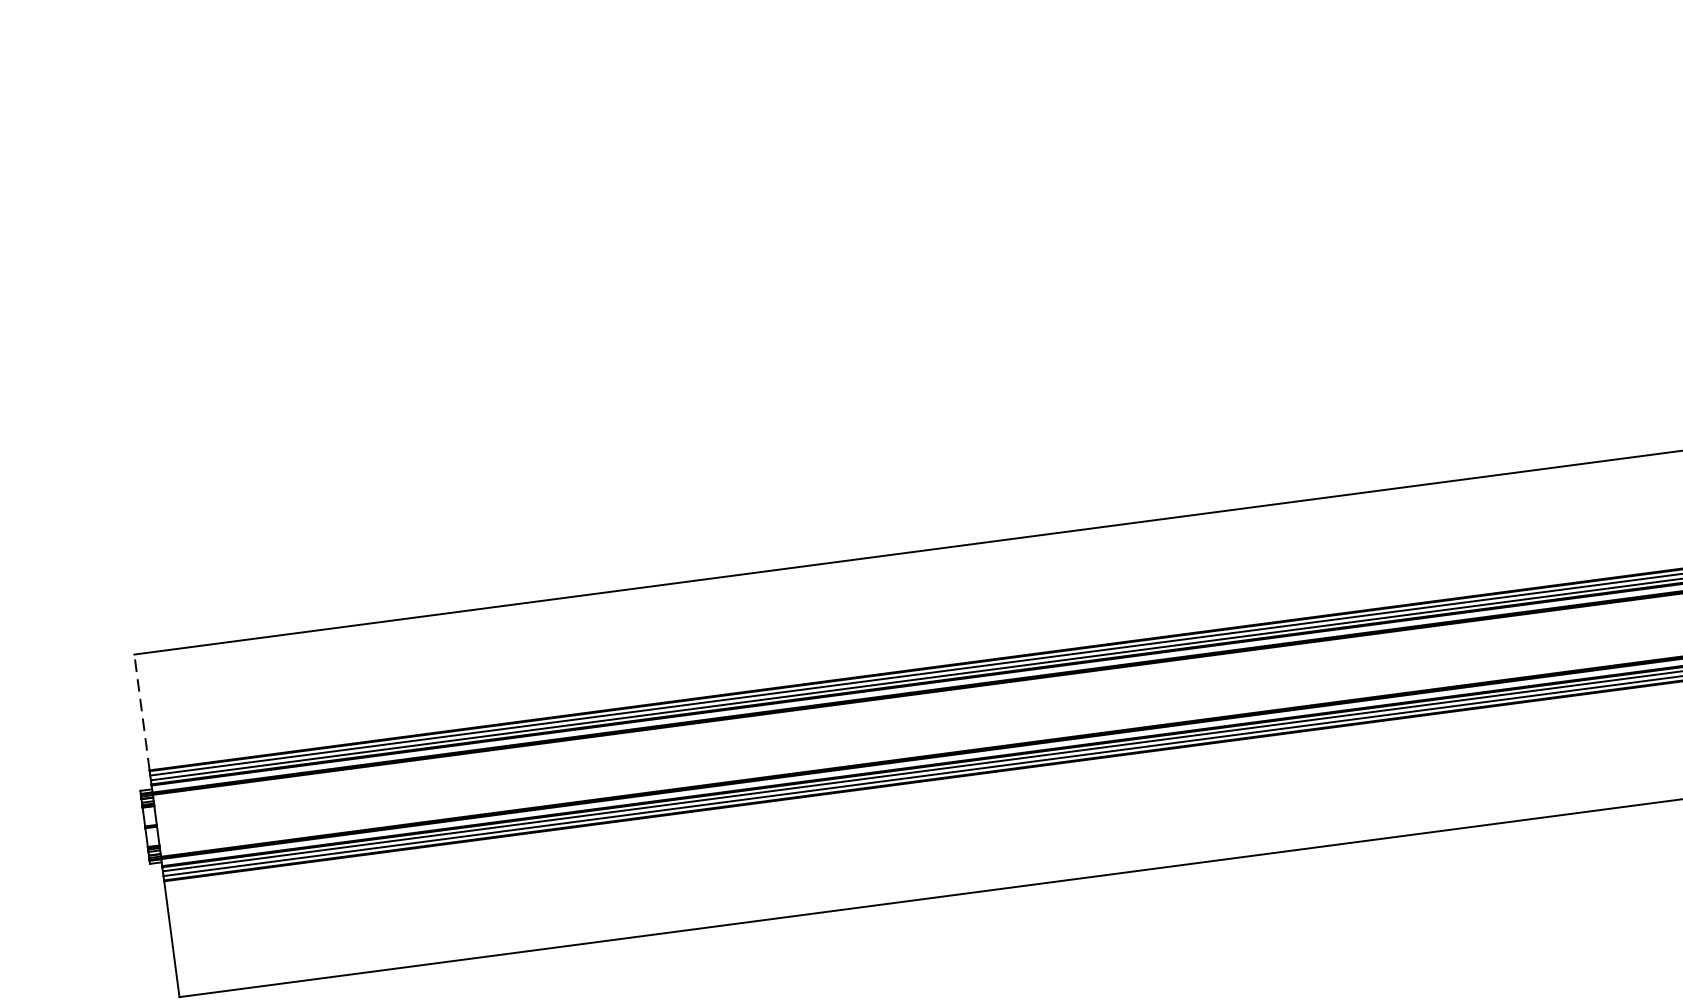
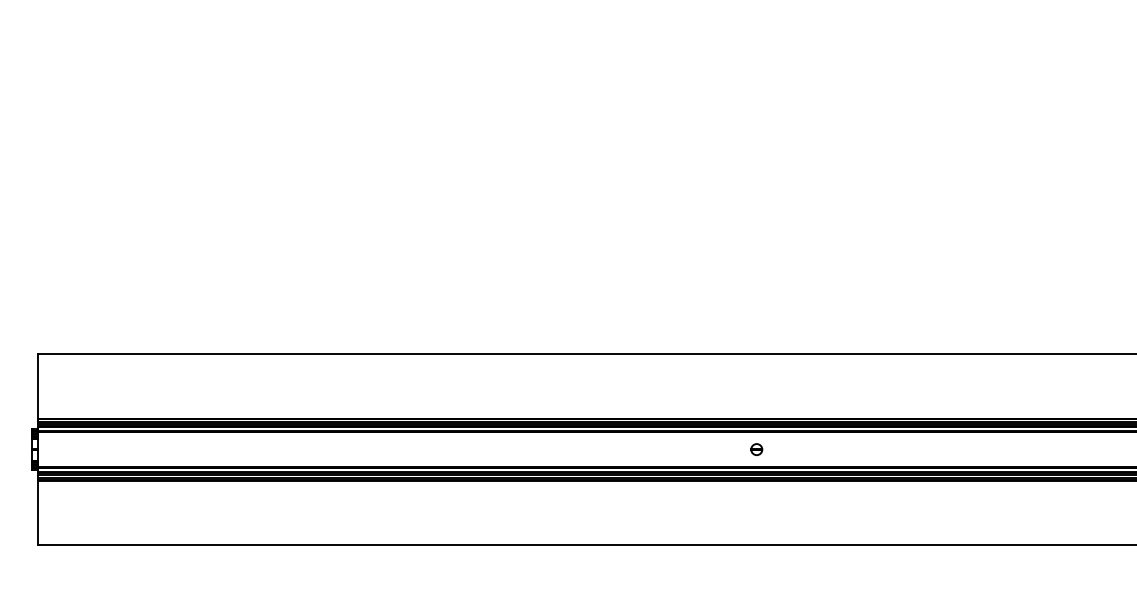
part: (1440, 656) -> (756, 449), added
line: (142, 711) -> (38, 385), dashed -> solid

